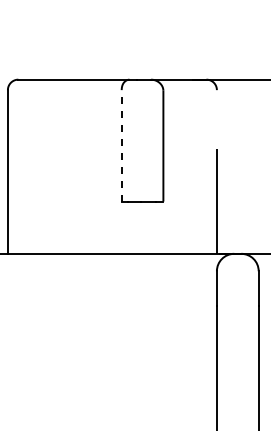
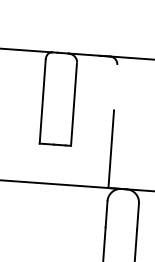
line: (121, 145) -> (42, 101), dashed -> solid

